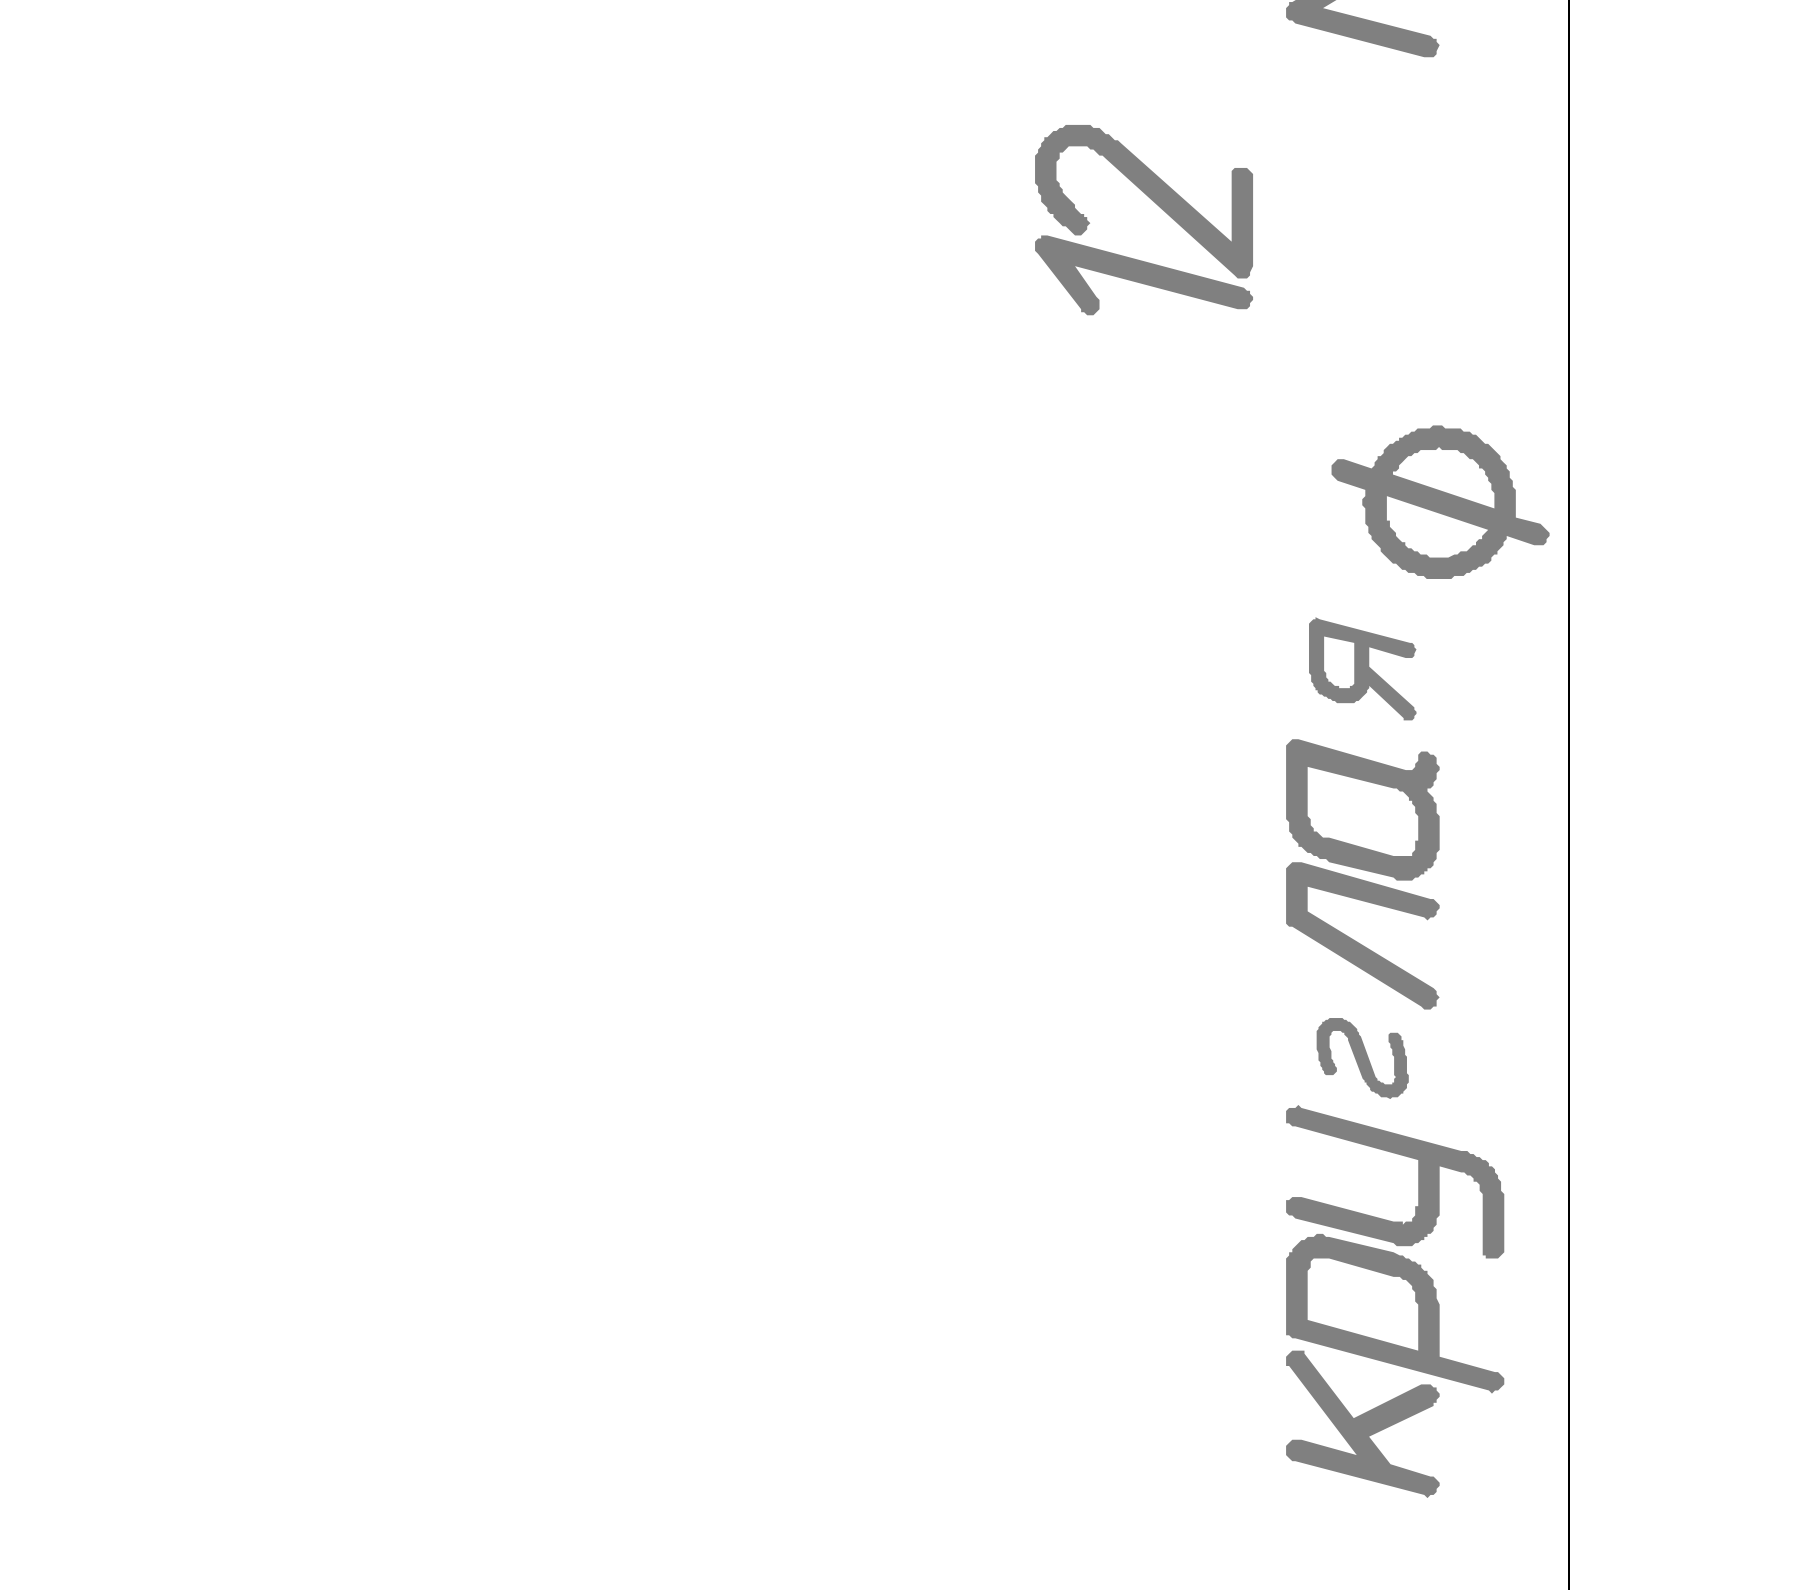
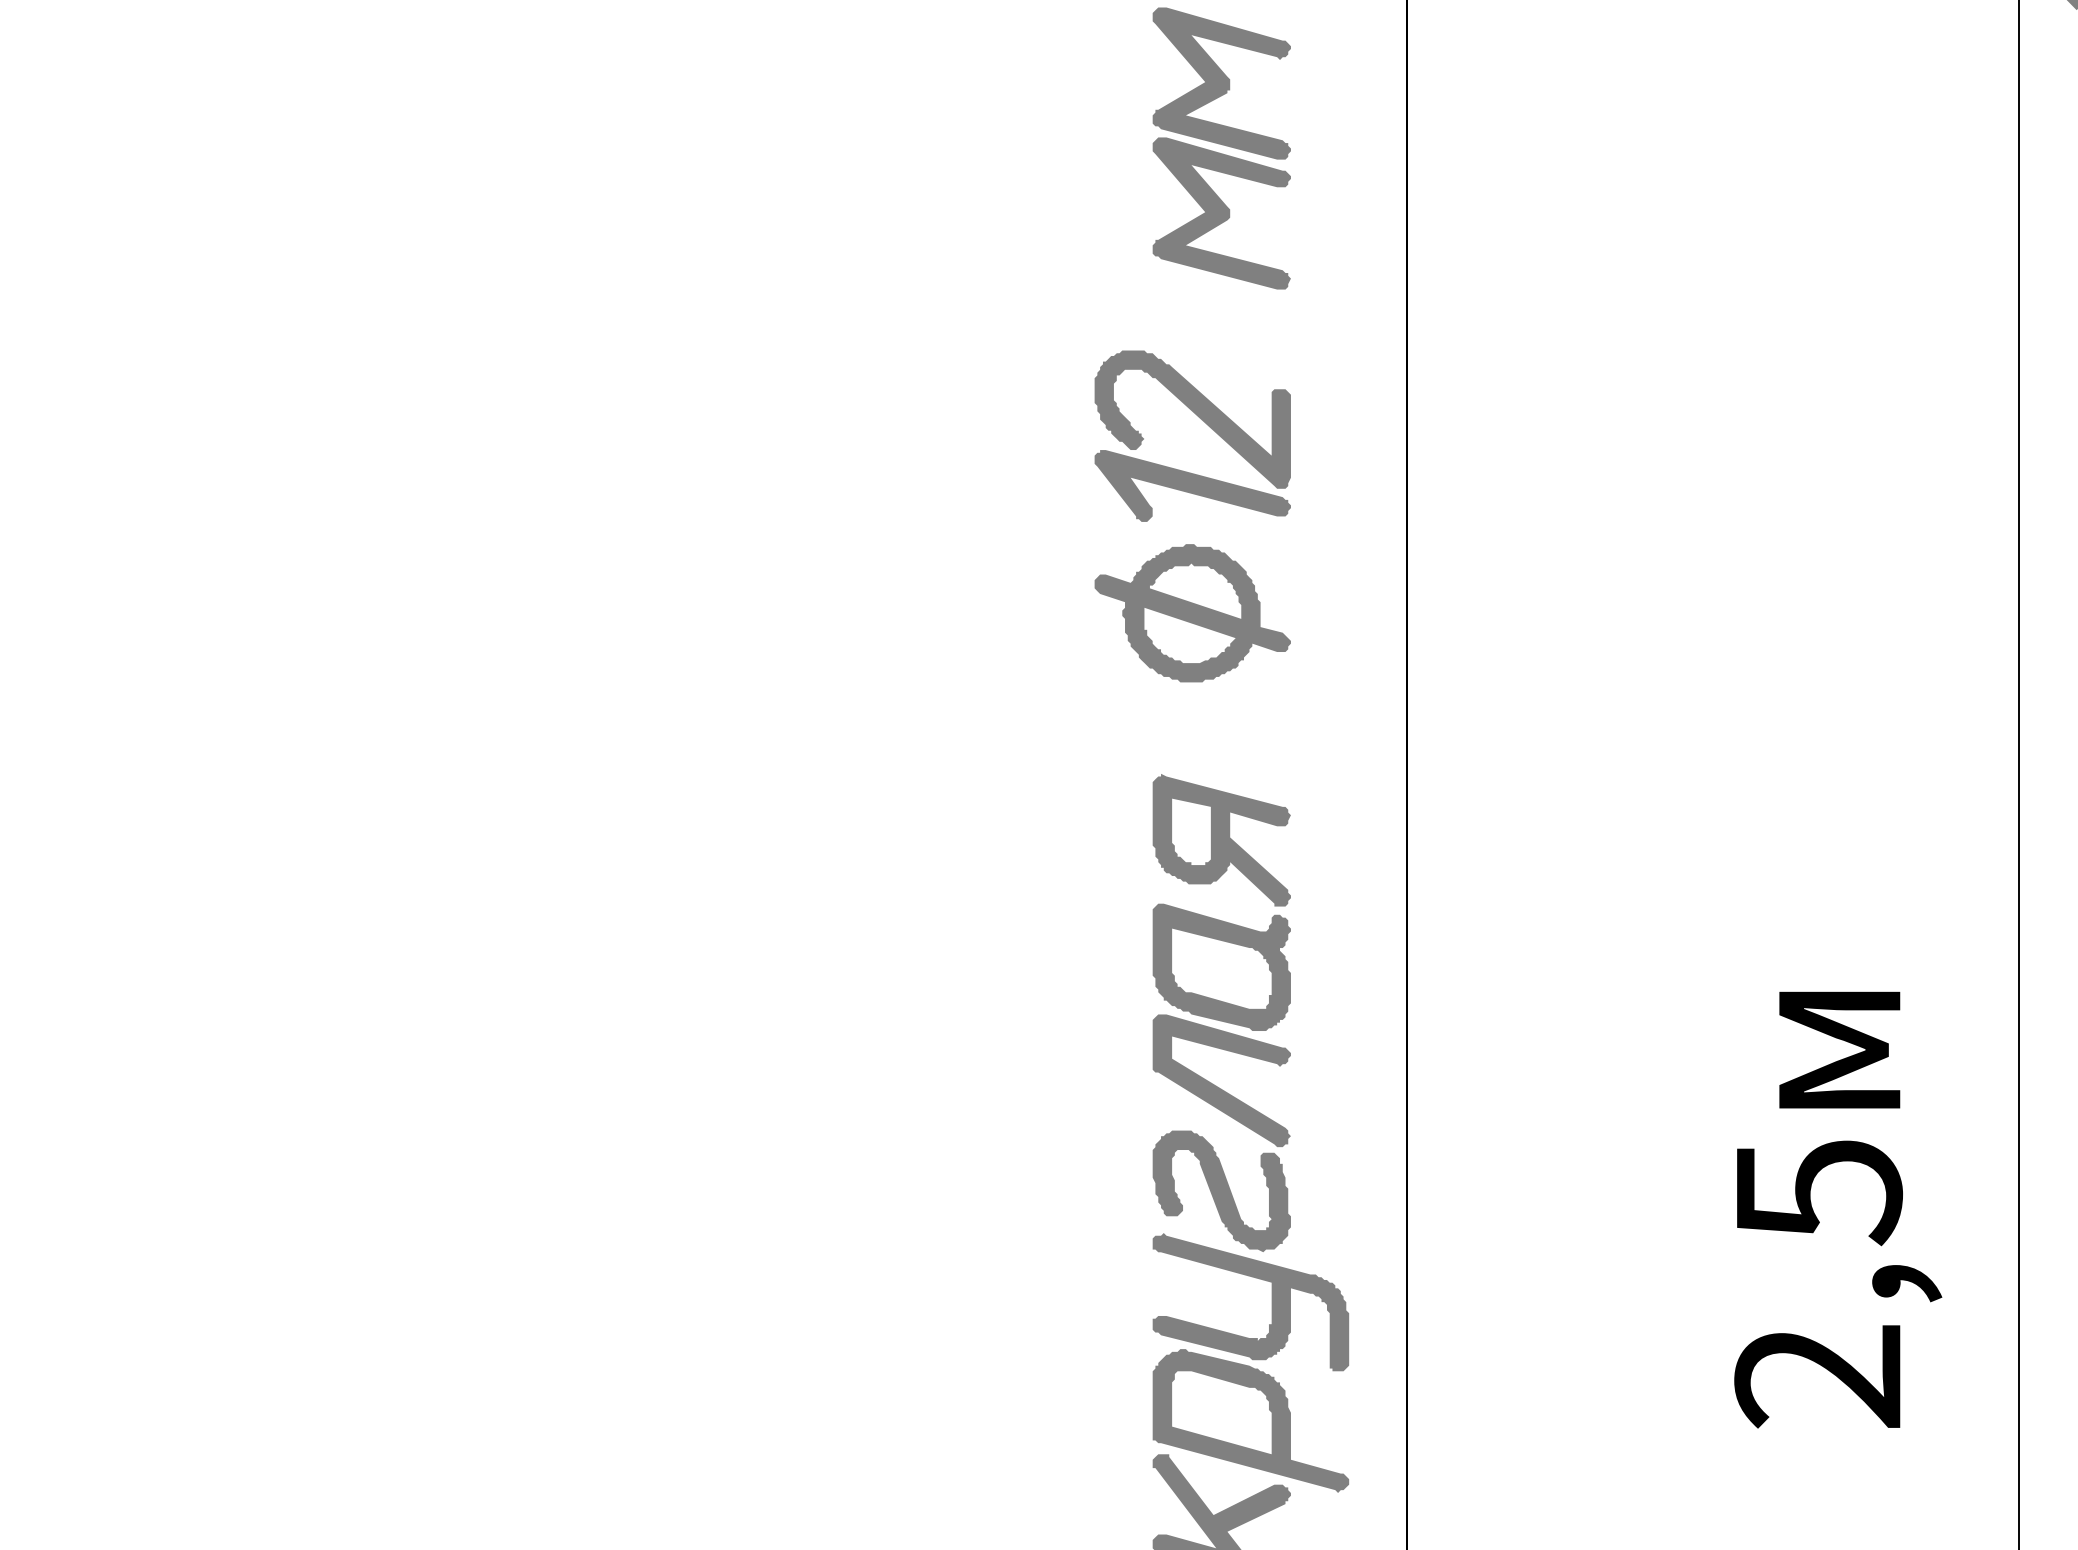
part: (1157, 204) -> (1204, 422), moved
part: (1440, 502) -> (1192, 613), moved
part: (1362, 669) -> (1221, 840), size x1.43
part: (1362, 1057) -> (1221, 1190), size x1.67

